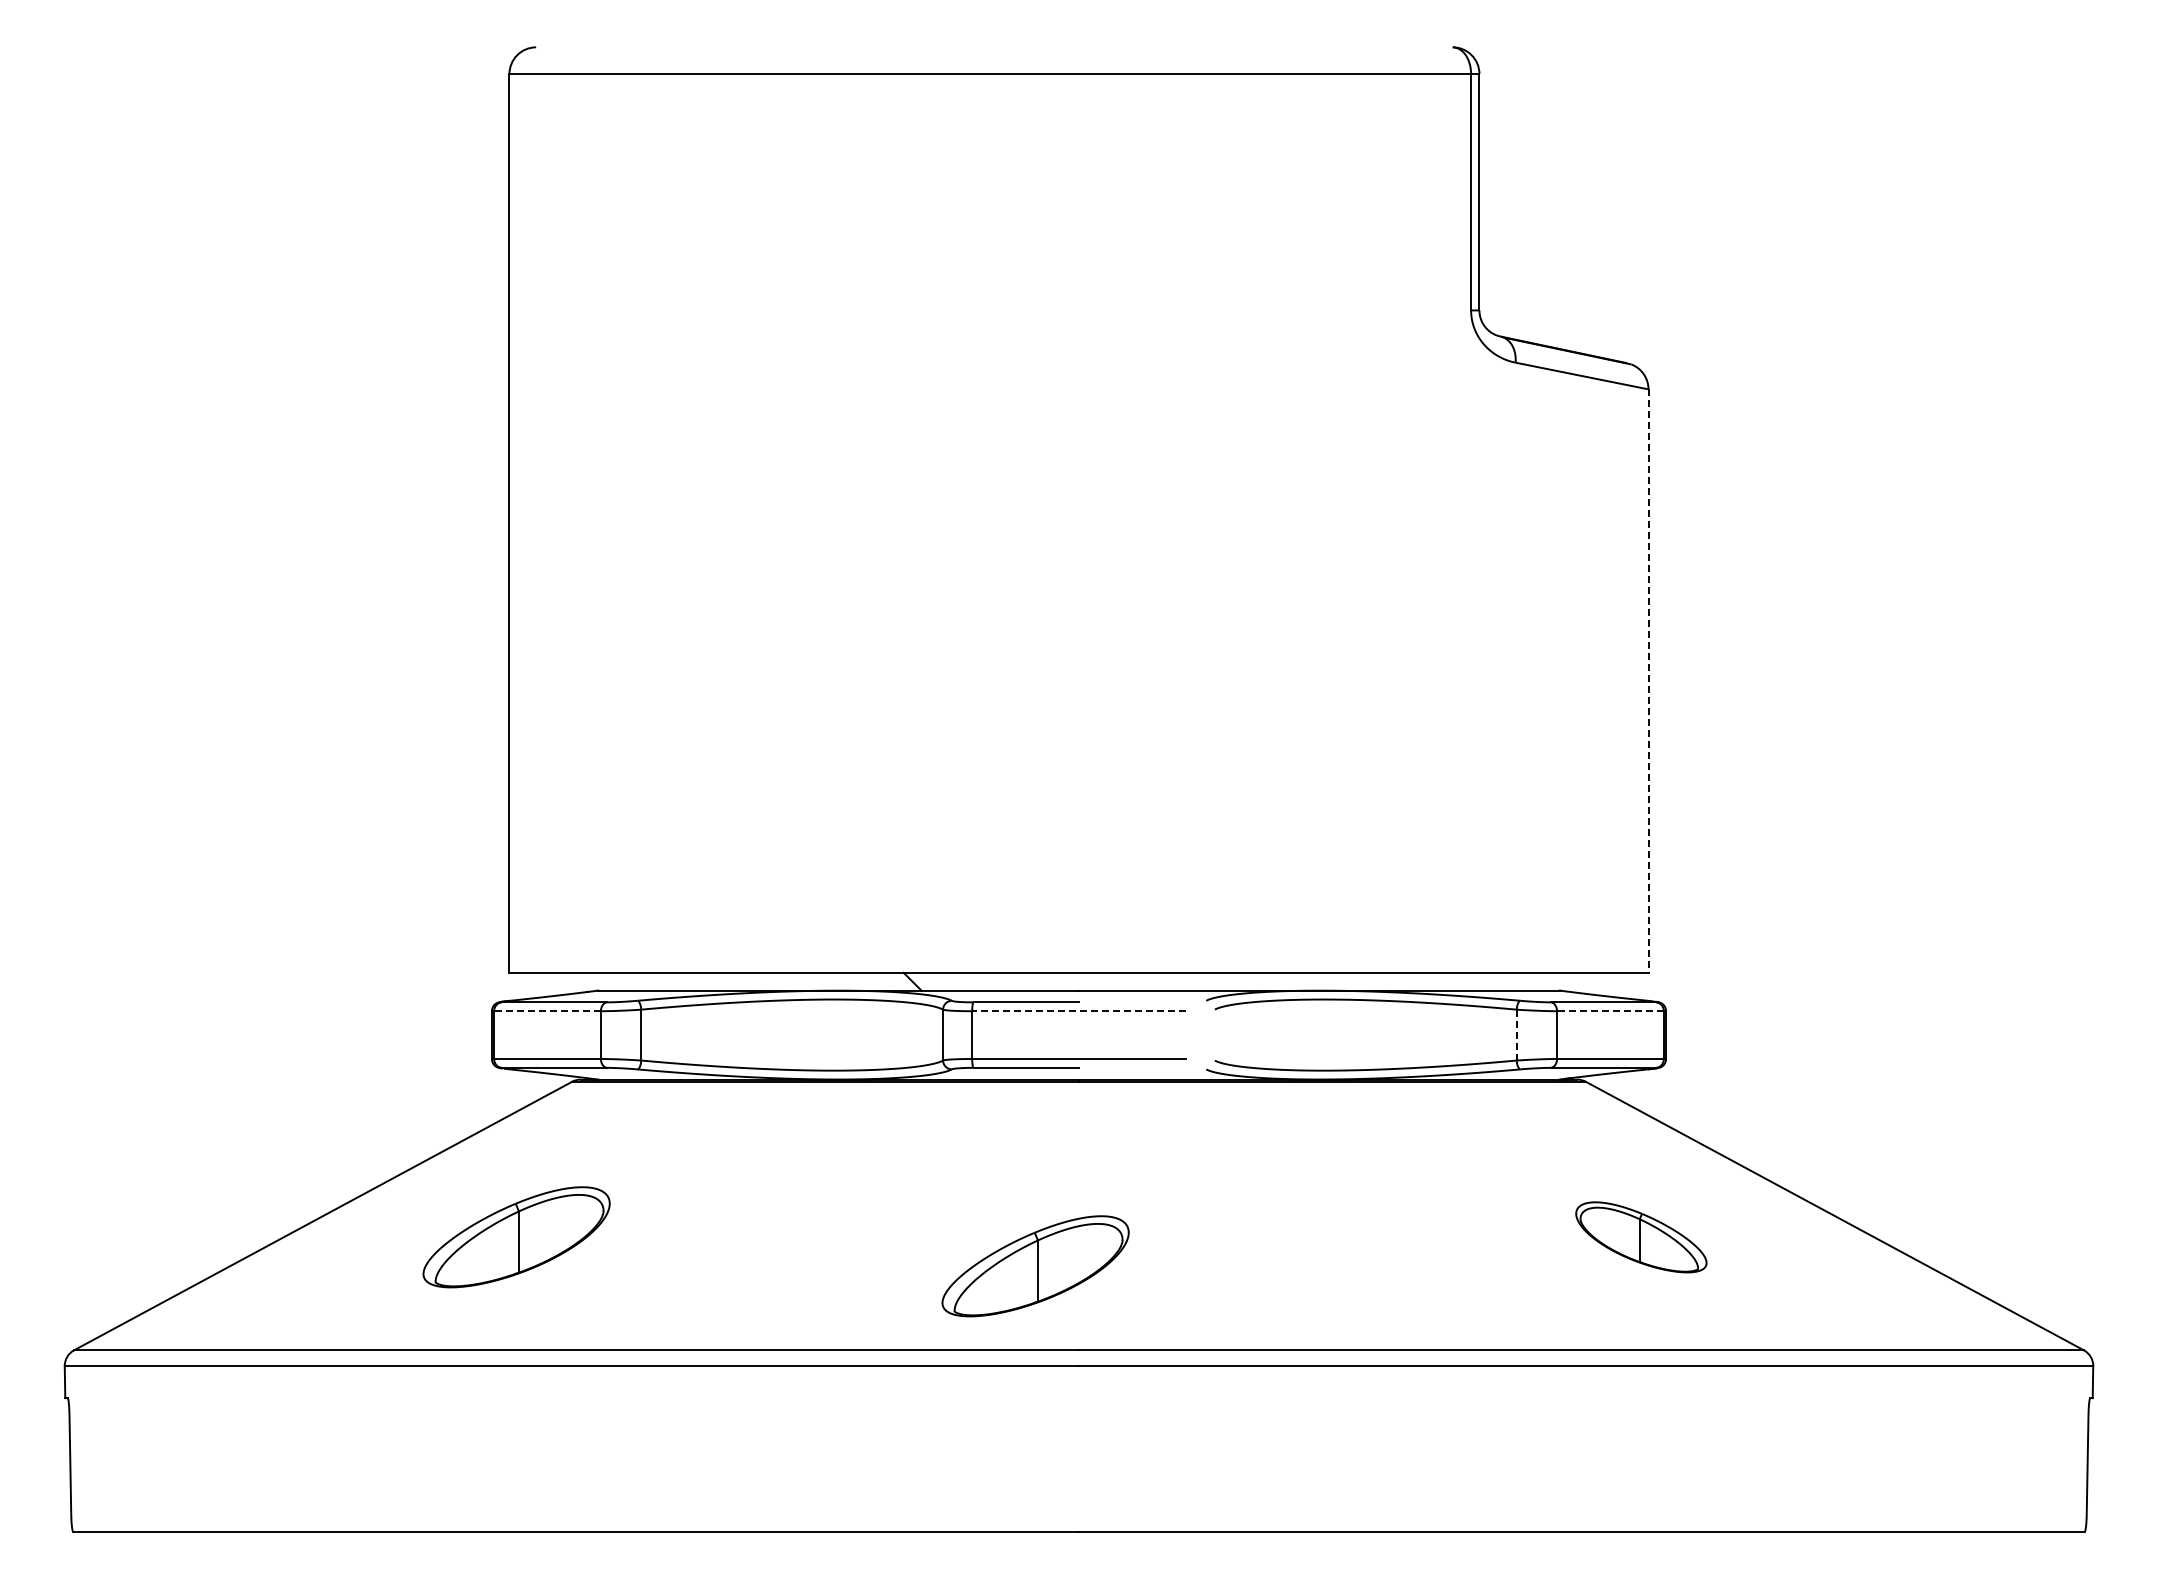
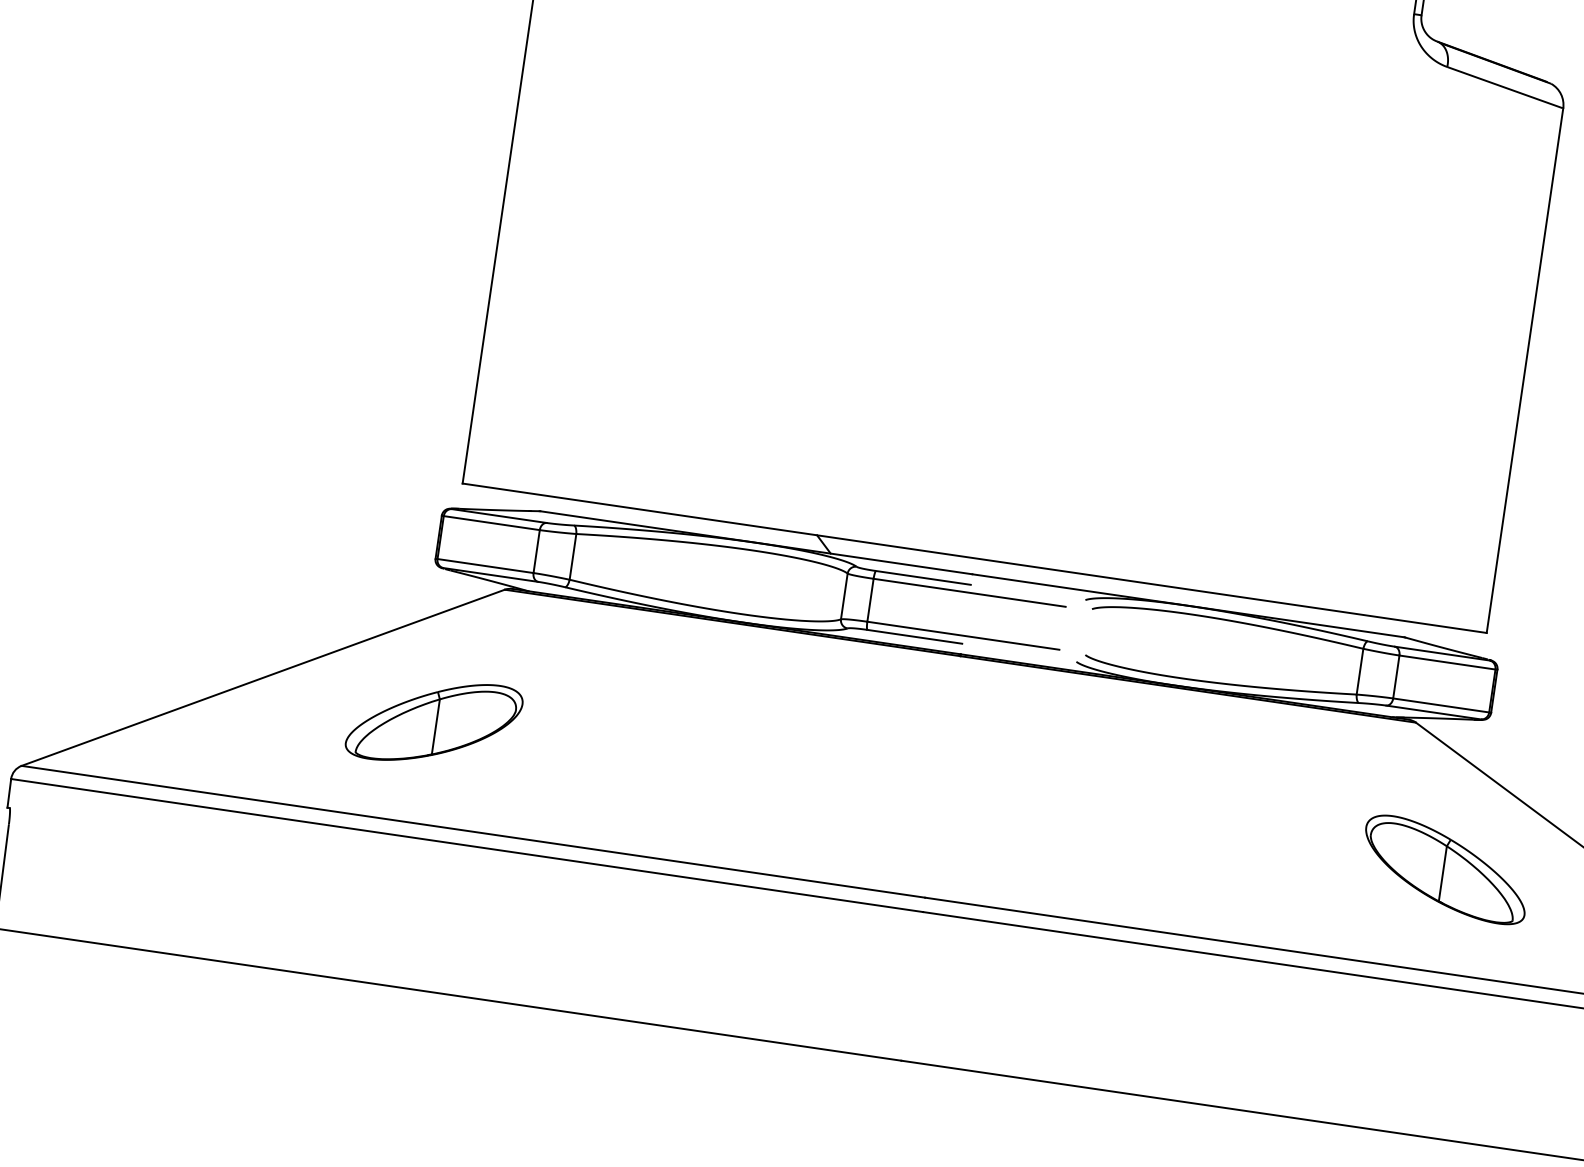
line: (1648, 681) -> (1524, 371), dashed -> solid
line: (547, 1011) -> (491, 523), dashed -> solid
line: (1078, 1011) -> (969, 593), dashed -> solid
line: (1609, 1011) -> (1446, 662), dashed -> solid
line: (1516, 1035) -> (1359, 672), dashed -> solid
part: (1641, 1237) -> (1445, 870), size x1.43
part: (1035, 1266) -> (897, 816), removed

